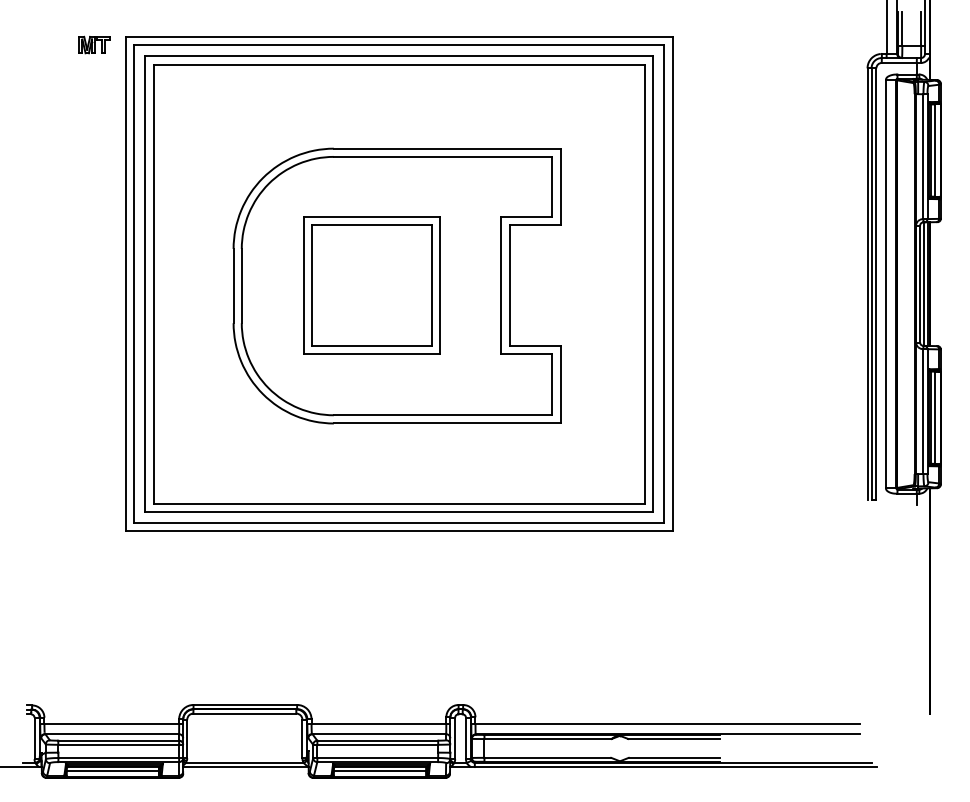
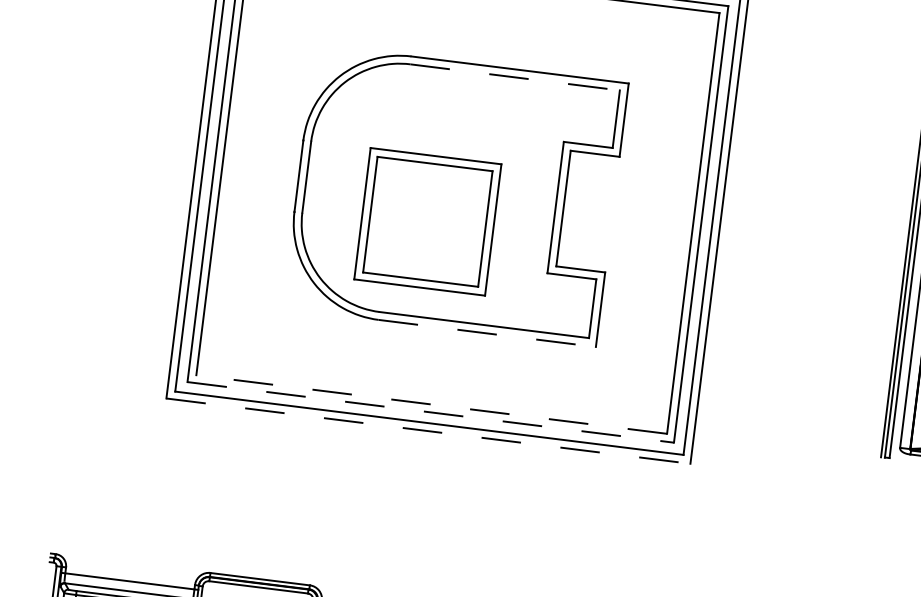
line: (443, 156) -> (515, 77), solid -> dashed
part: (371, 285) -> (427, 221), moved
line: (447, 423) -> (487, 333), solid -> dashed
line: (399, 503) -> (432, 404), solid -> dashed
line: (399, 511) -> (431, 412), solid -> dashed
line: (399, 531) -> (428, 431), solid -> dashed

